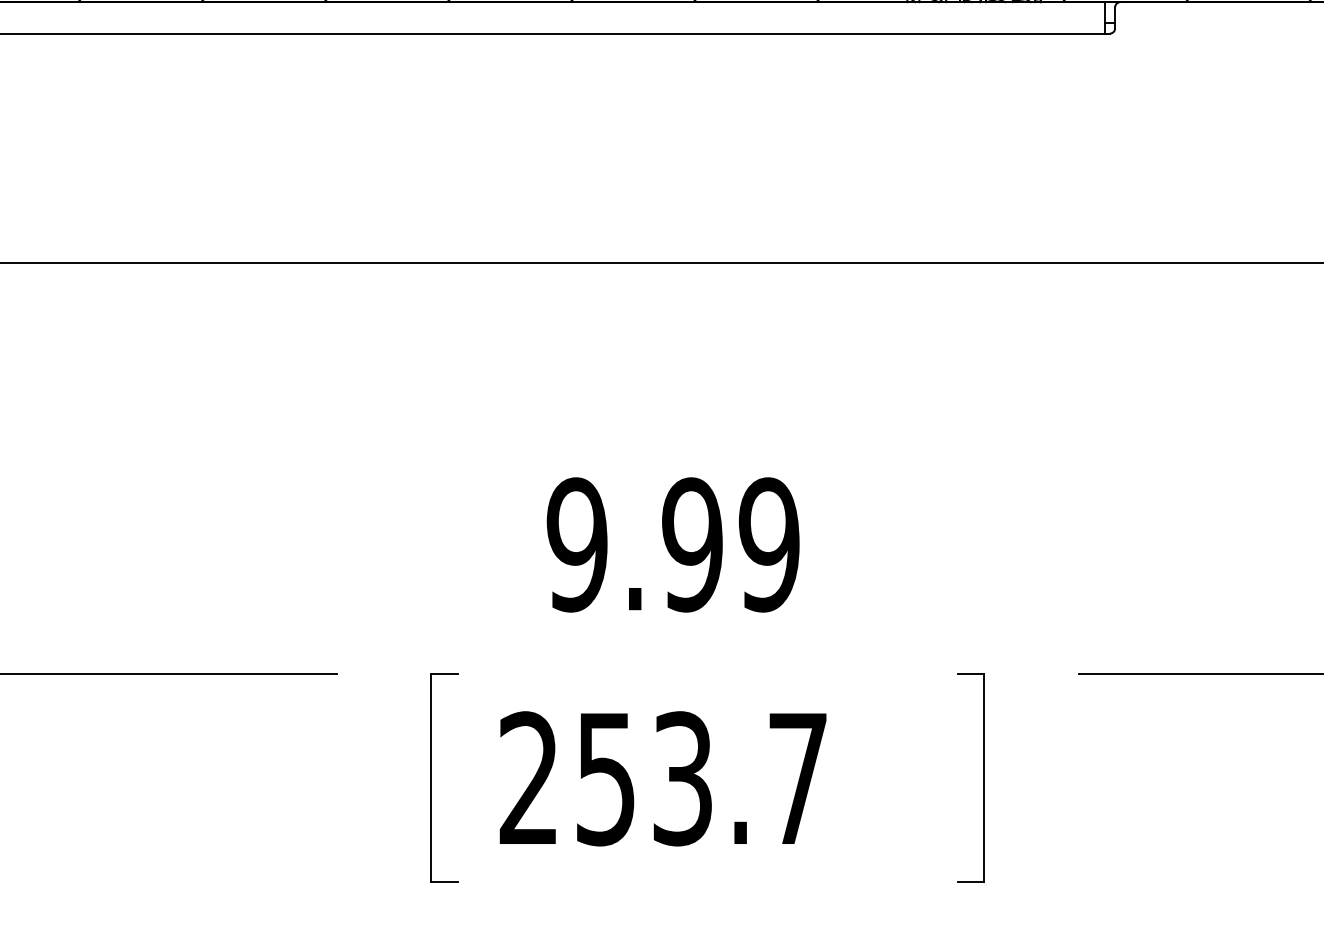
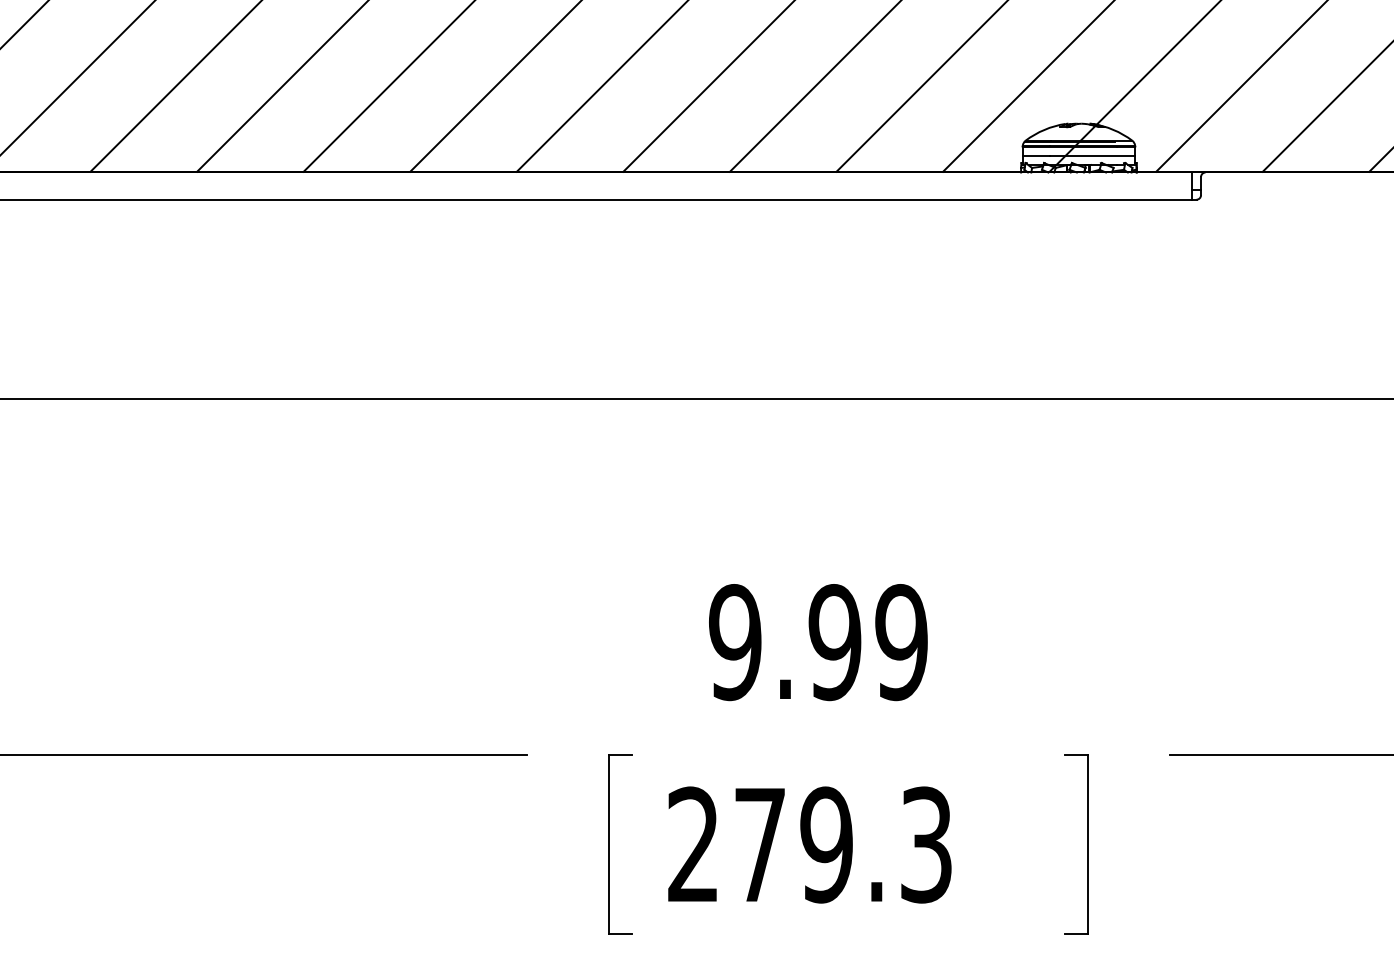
text: (702, 778) -> (843, 844), 253.7 -> 279.3

